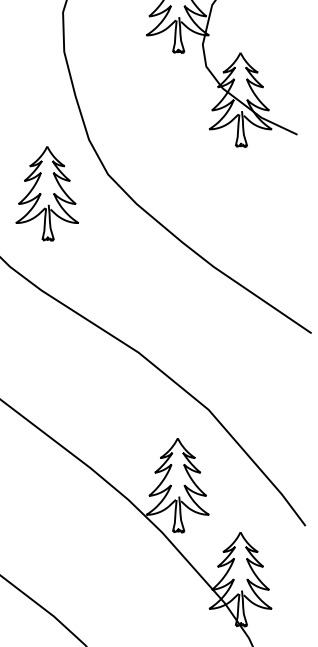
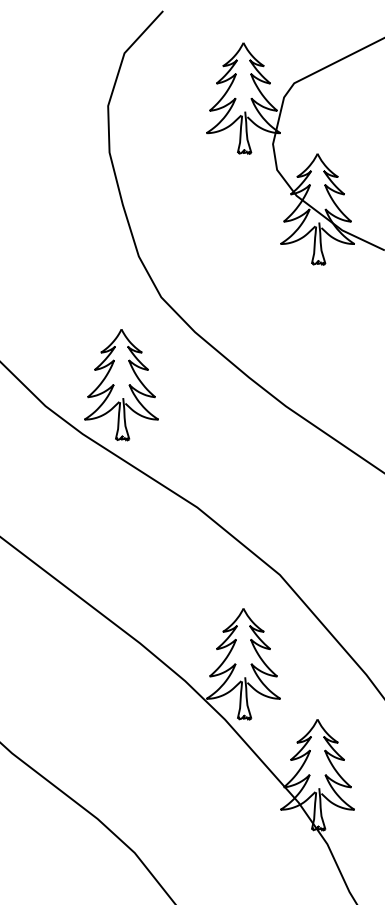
part: (47, 194) -> (121, 385), moved

